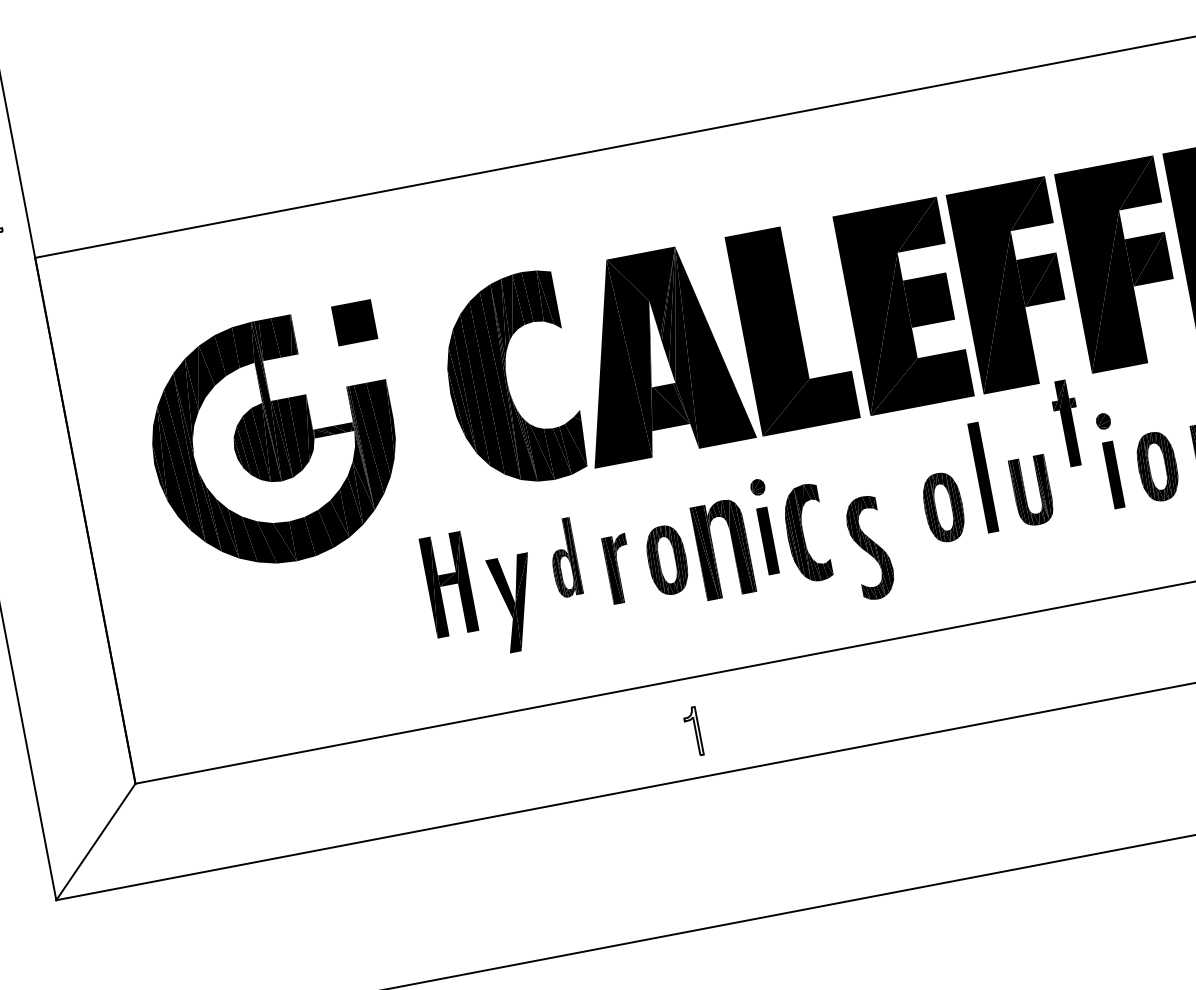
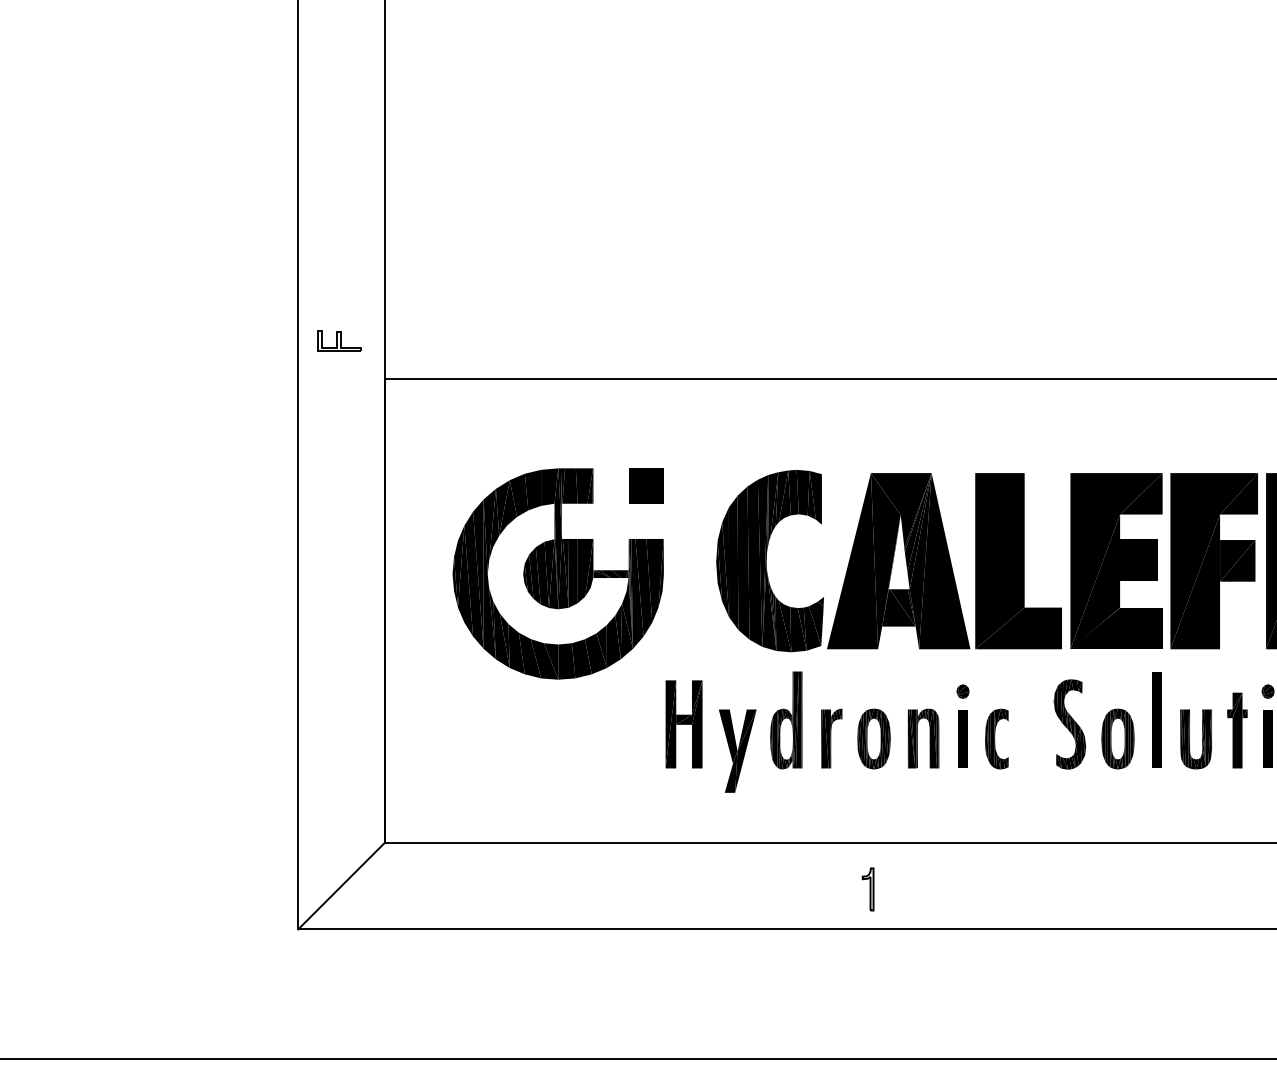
part: (1067, 423) -> (1237, 730), moved
part: (805, 533) -> (996, 738), size x0.71
part: (723, 548) -> (923, 738), size x0.71
part: (869, 548) -> (1069, 724), moved
part: (564, 558) -> (786, 720), size x1.43

